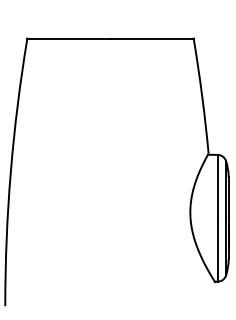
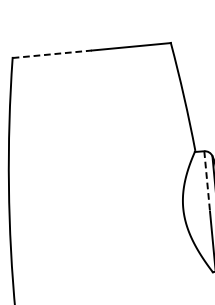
line: (68, 38) -> (51, 53), solid -> dashed
line: (217, 186) -> (206, 181), solid -> dashed

